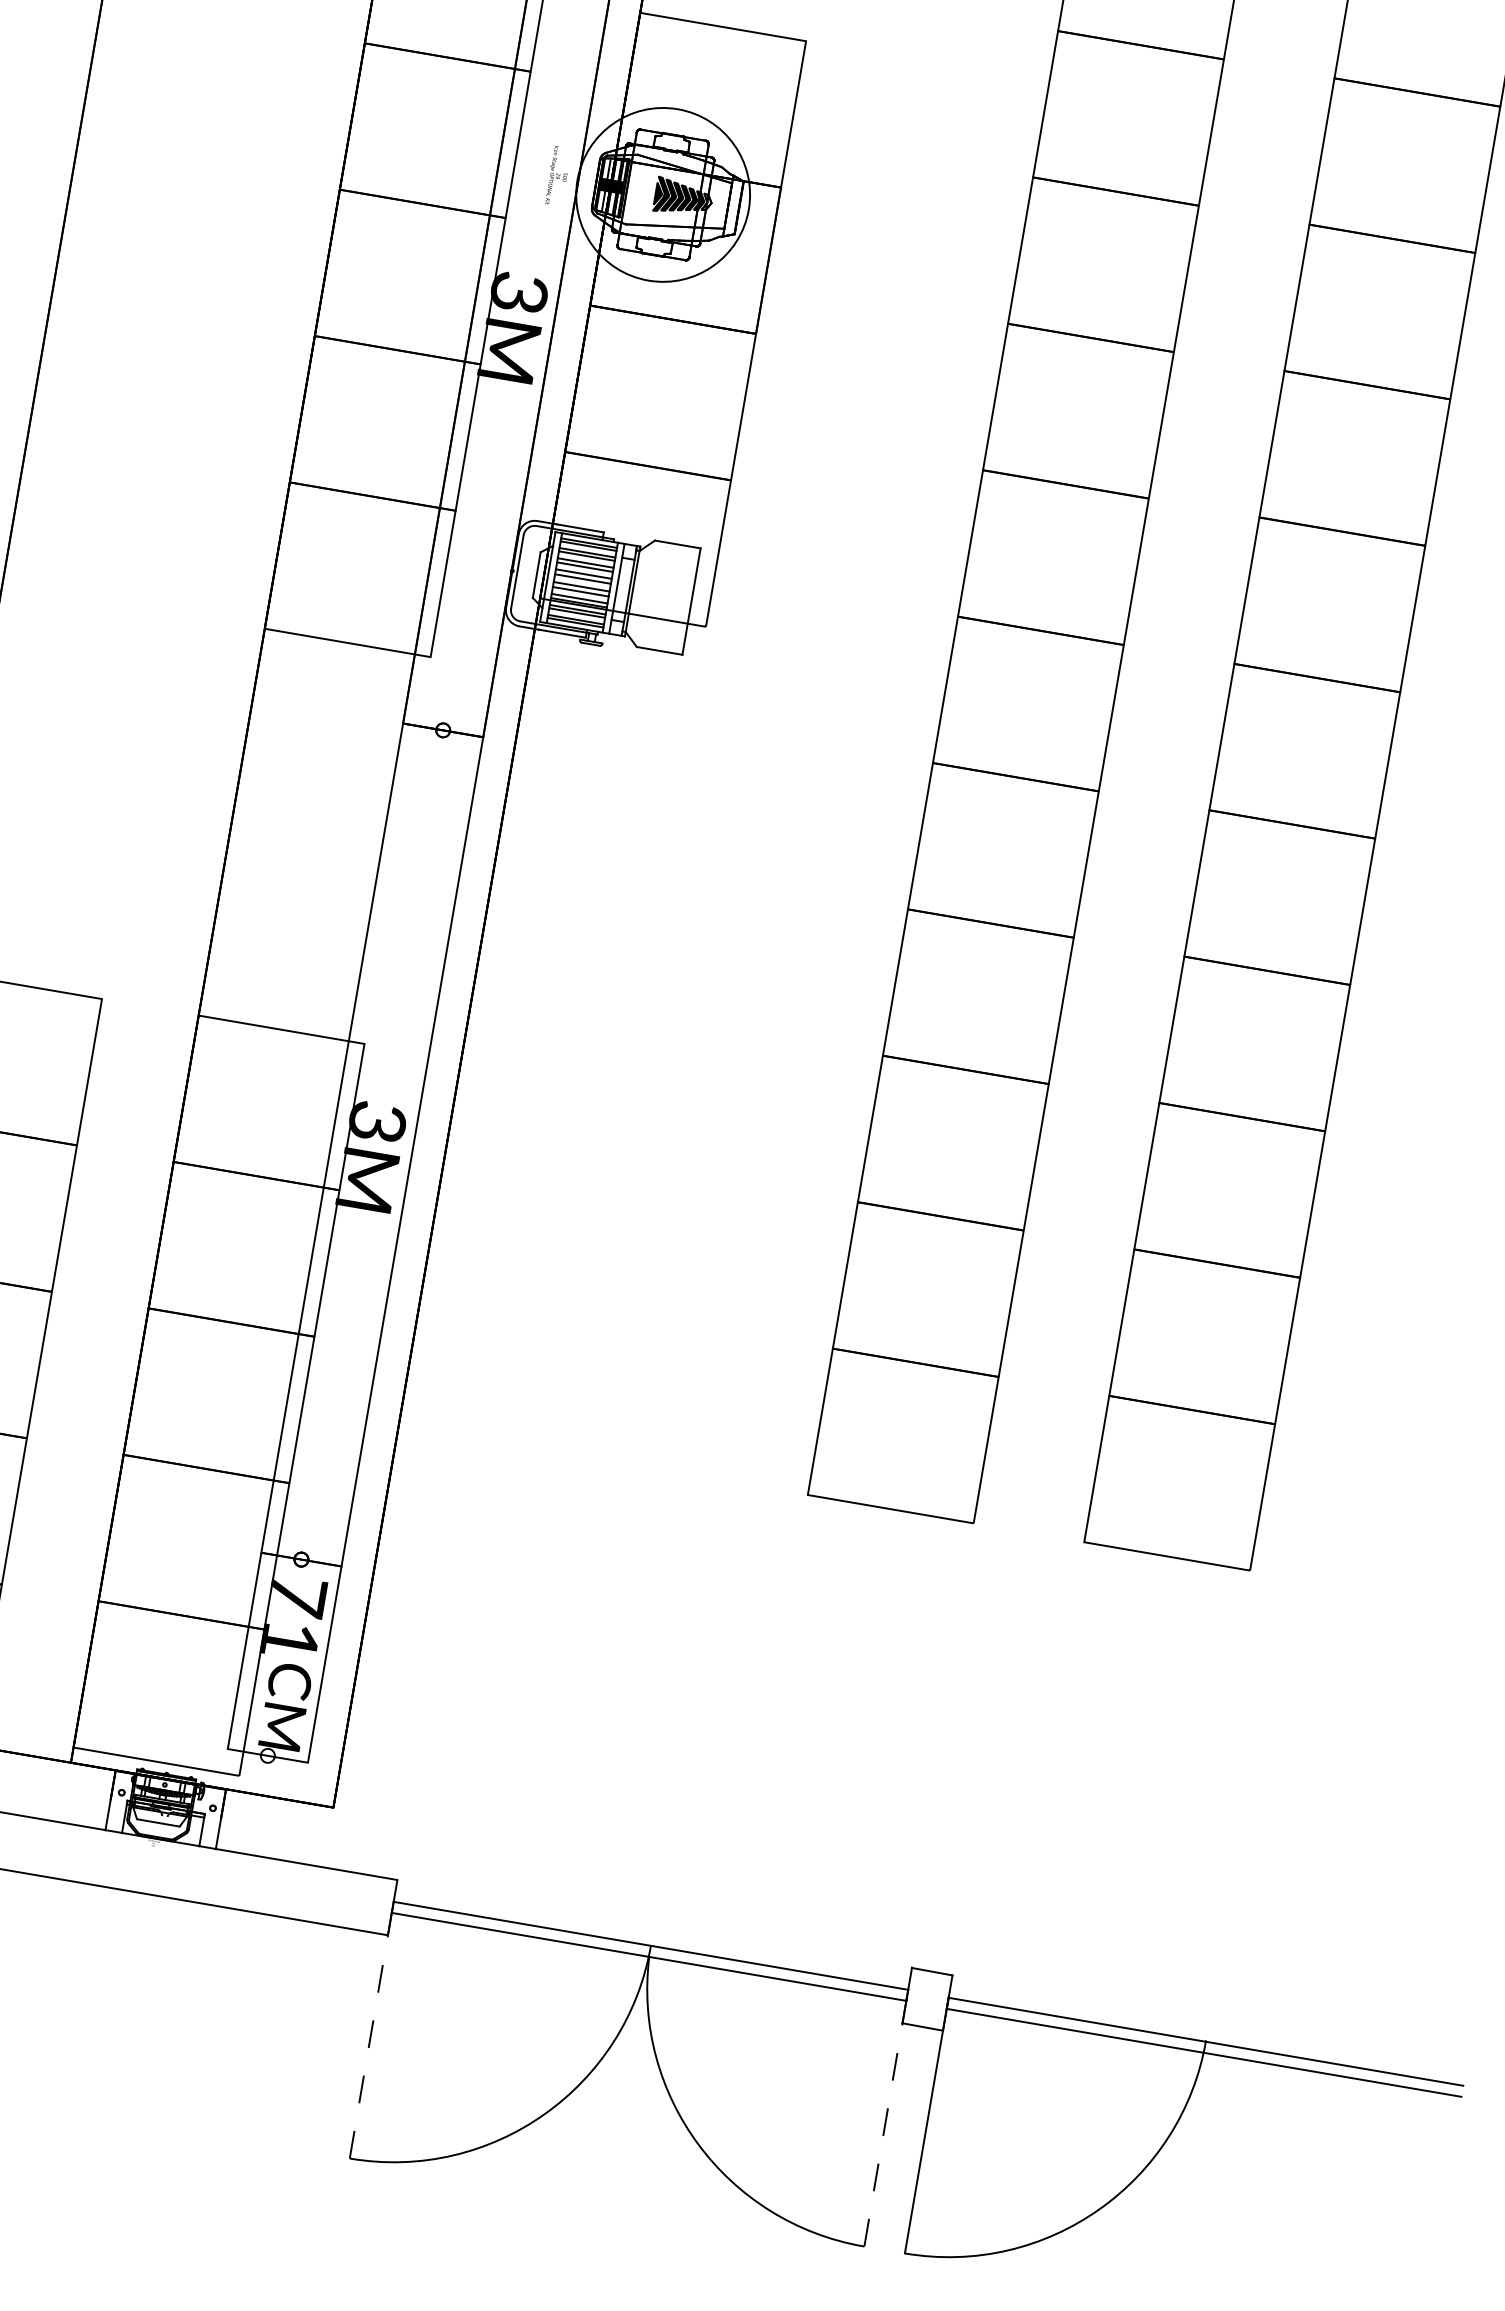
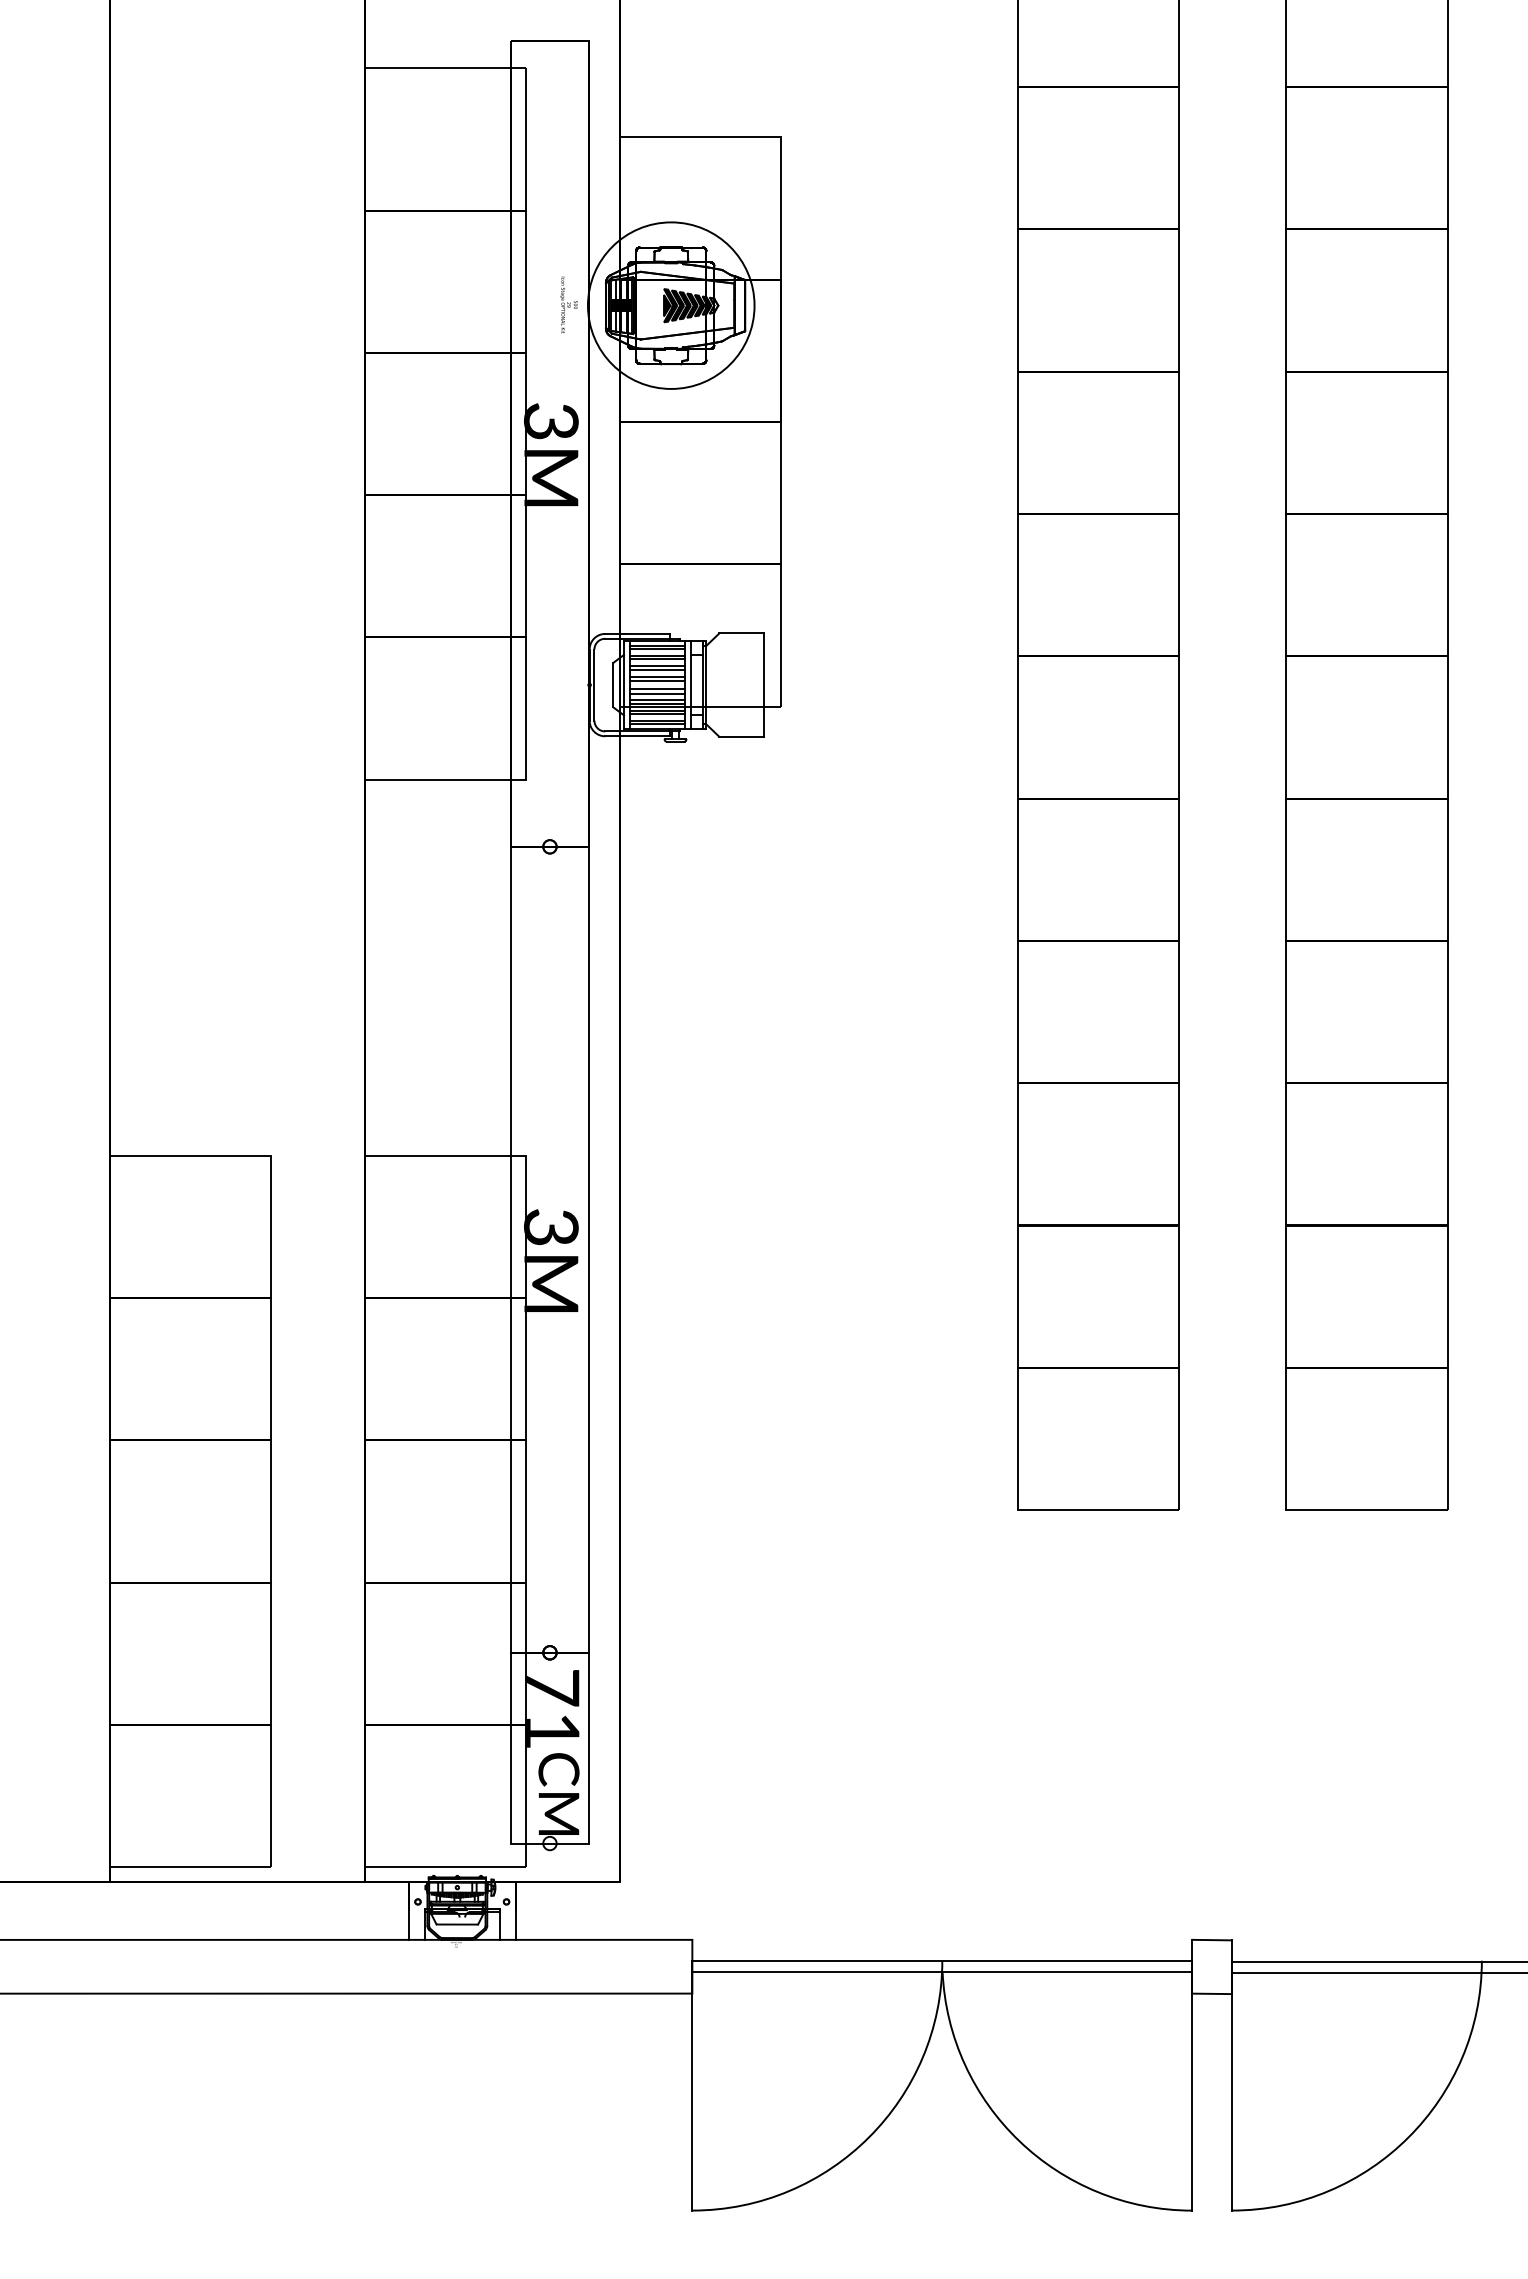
line: (371, 2029) -> (692, 2085), dashed -> solid
line: (886, 2117) -> (1192, 2085), dashed -> solid

